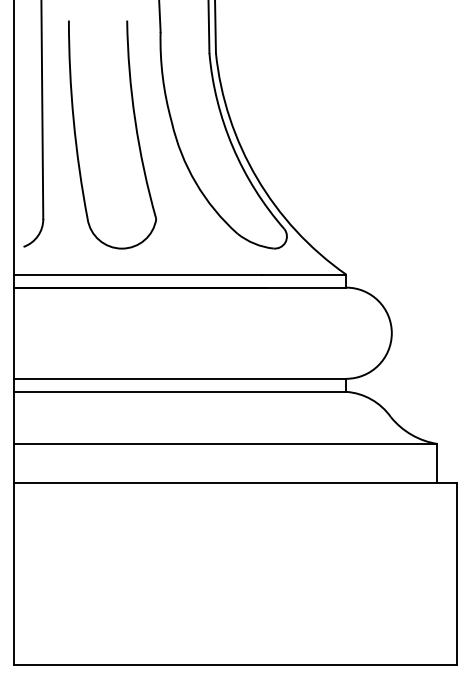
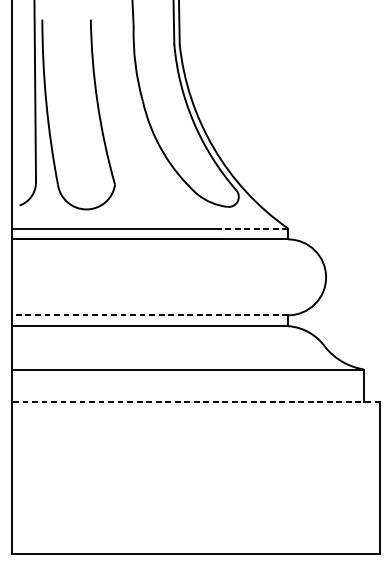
part: (135, 130) -> (97, 111), moved
line: (303, 274) -> (252, 228), solid -> dashed
line: (179, 378) -> (149, 315), solid -> dashed
line: (235, 483) -> (196, 402), solid -> dashed

